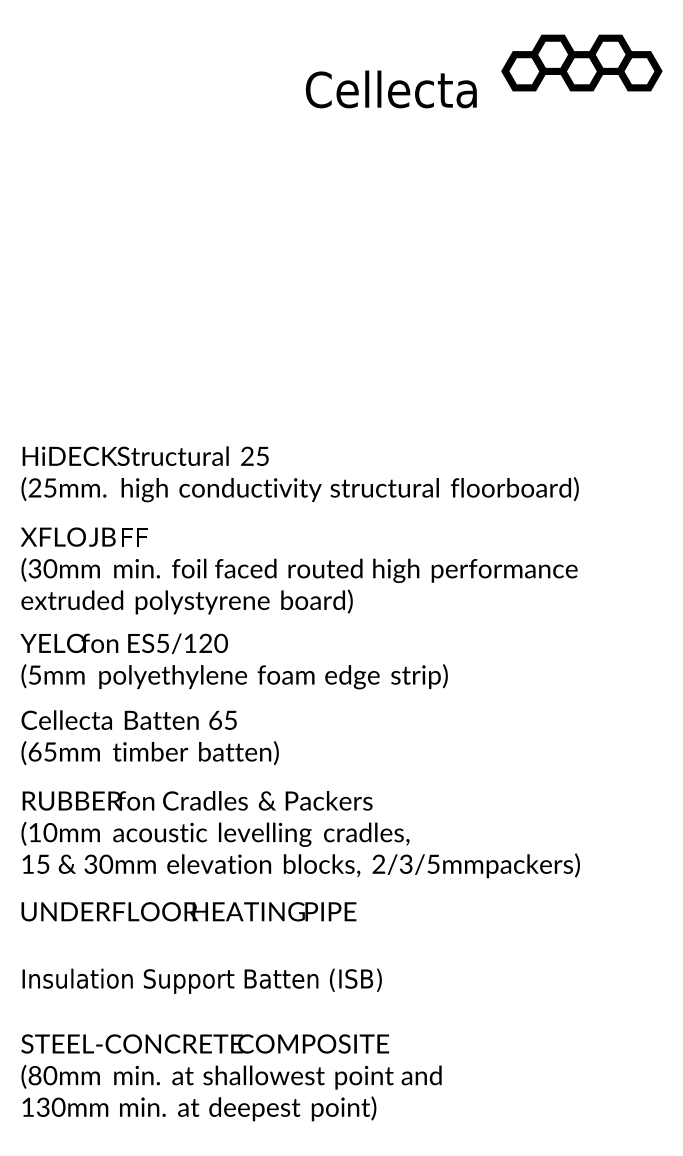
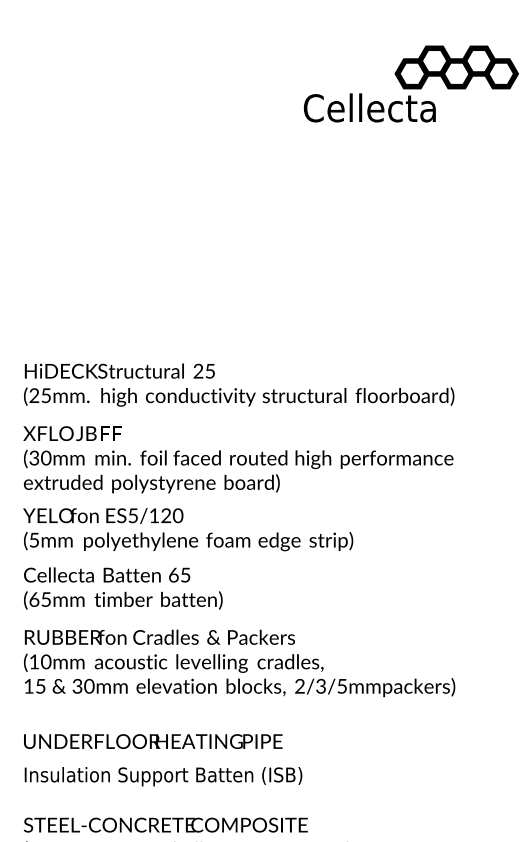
text: (391, 89) -> (369, 107), moved
text: (188, 911) -> (152, 741), moved

